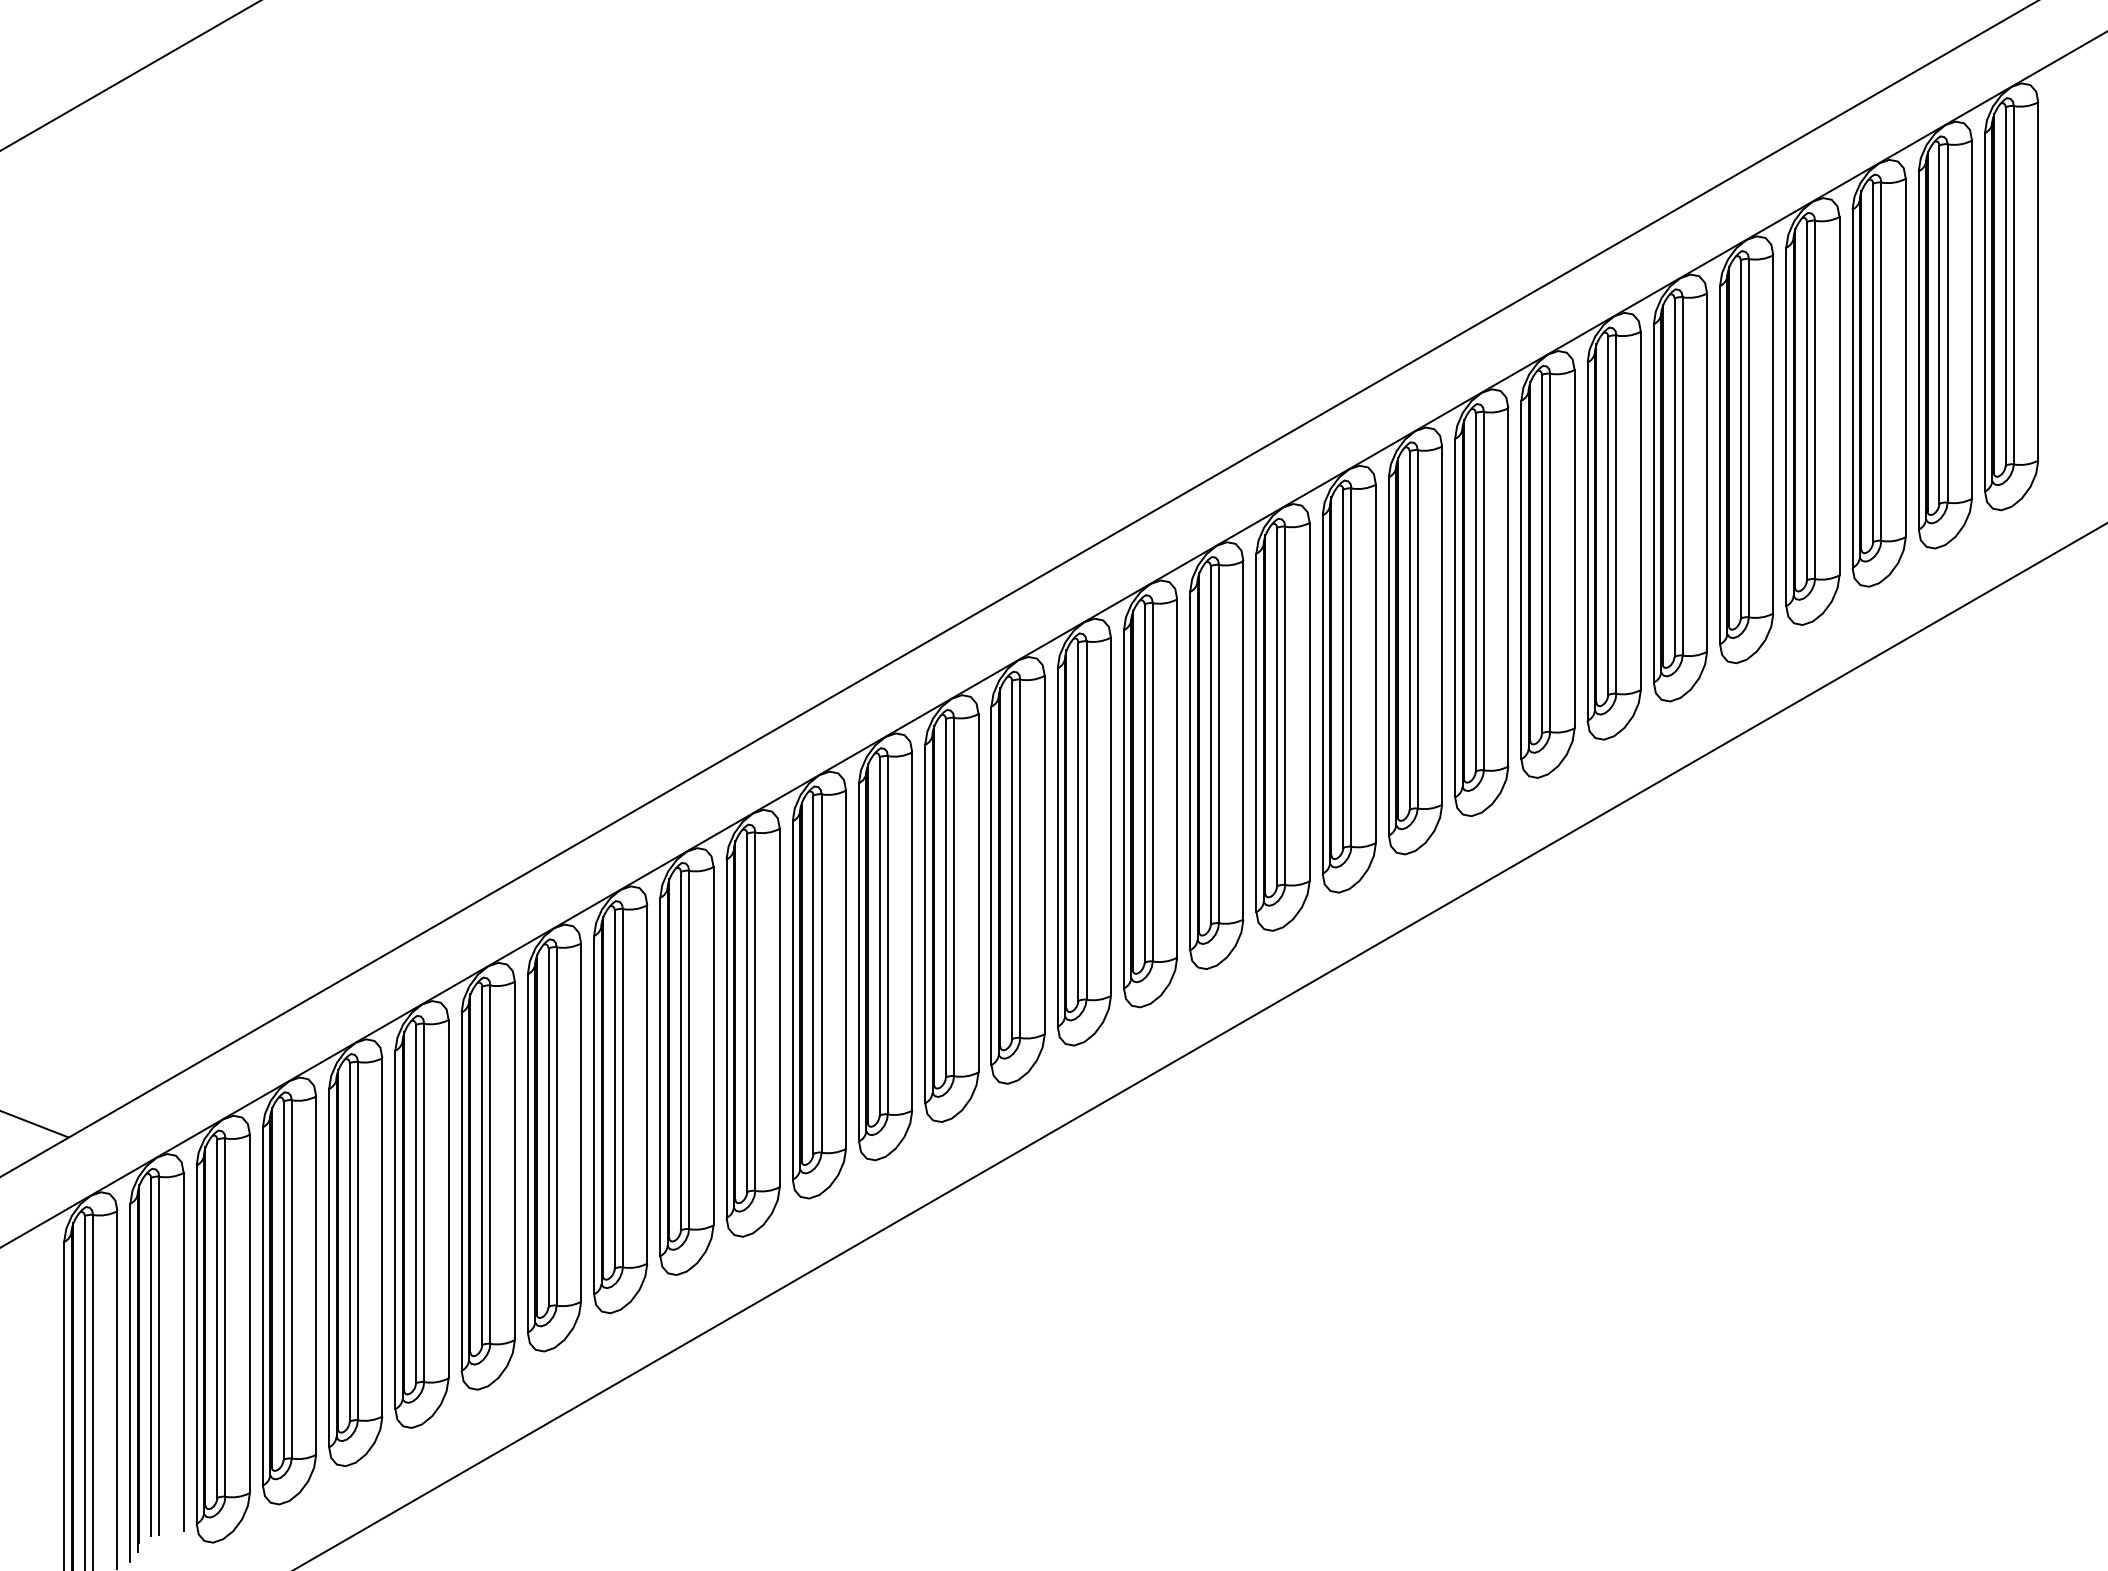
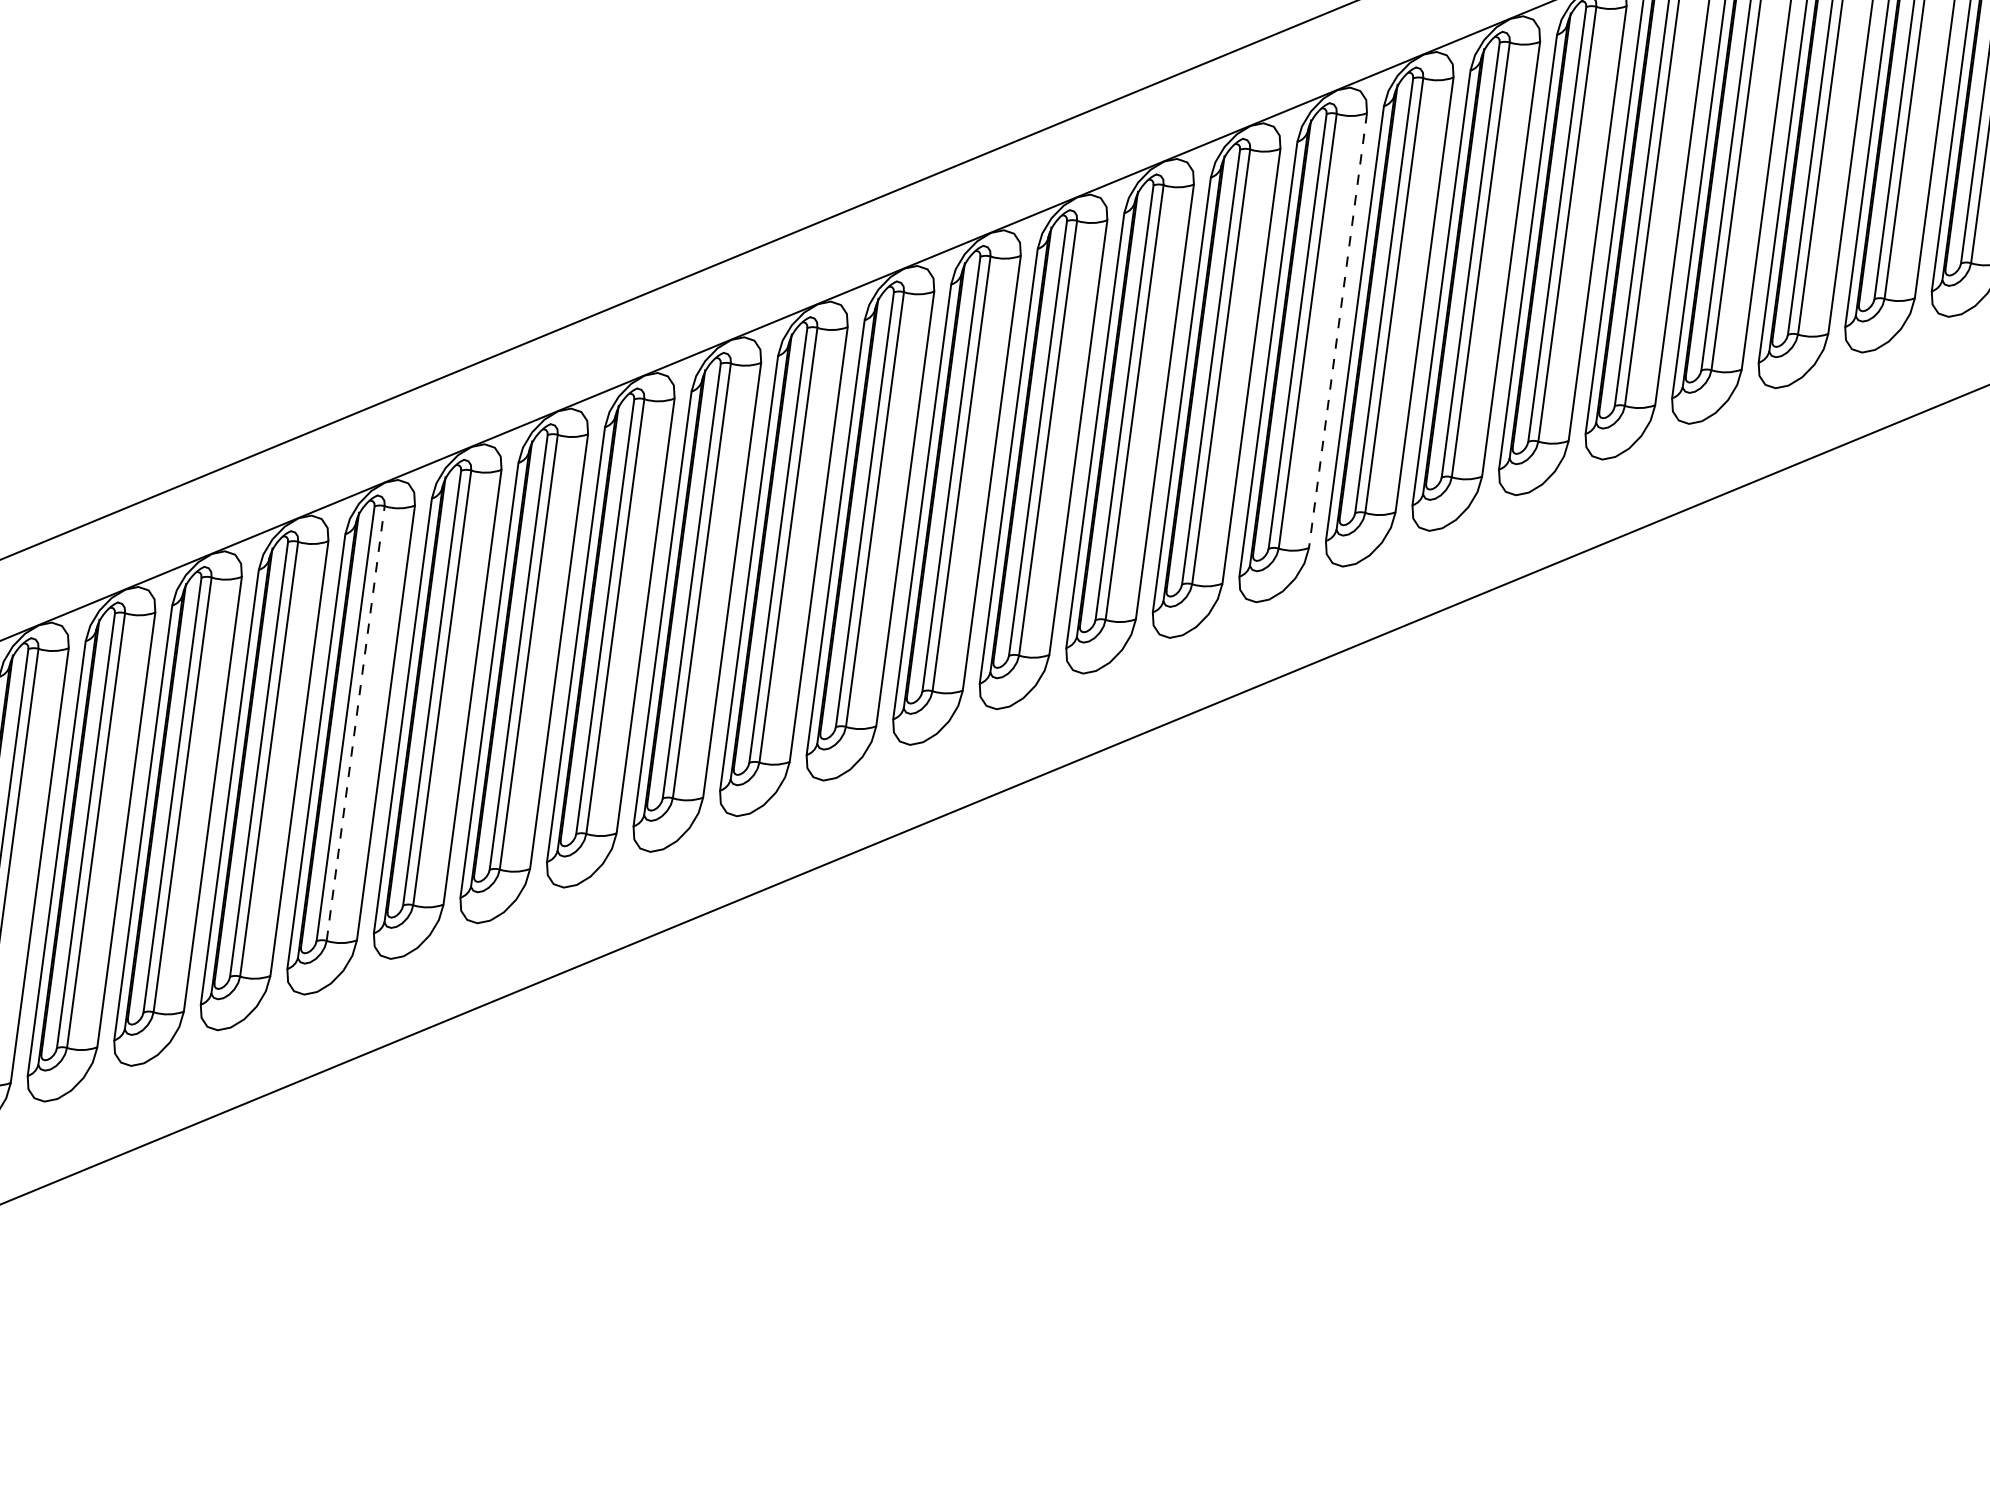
line: (1442, 626) -> (1338, 331), solid -> dashed
line: (689, 1049) -> (356, 723), solid -> dashed

